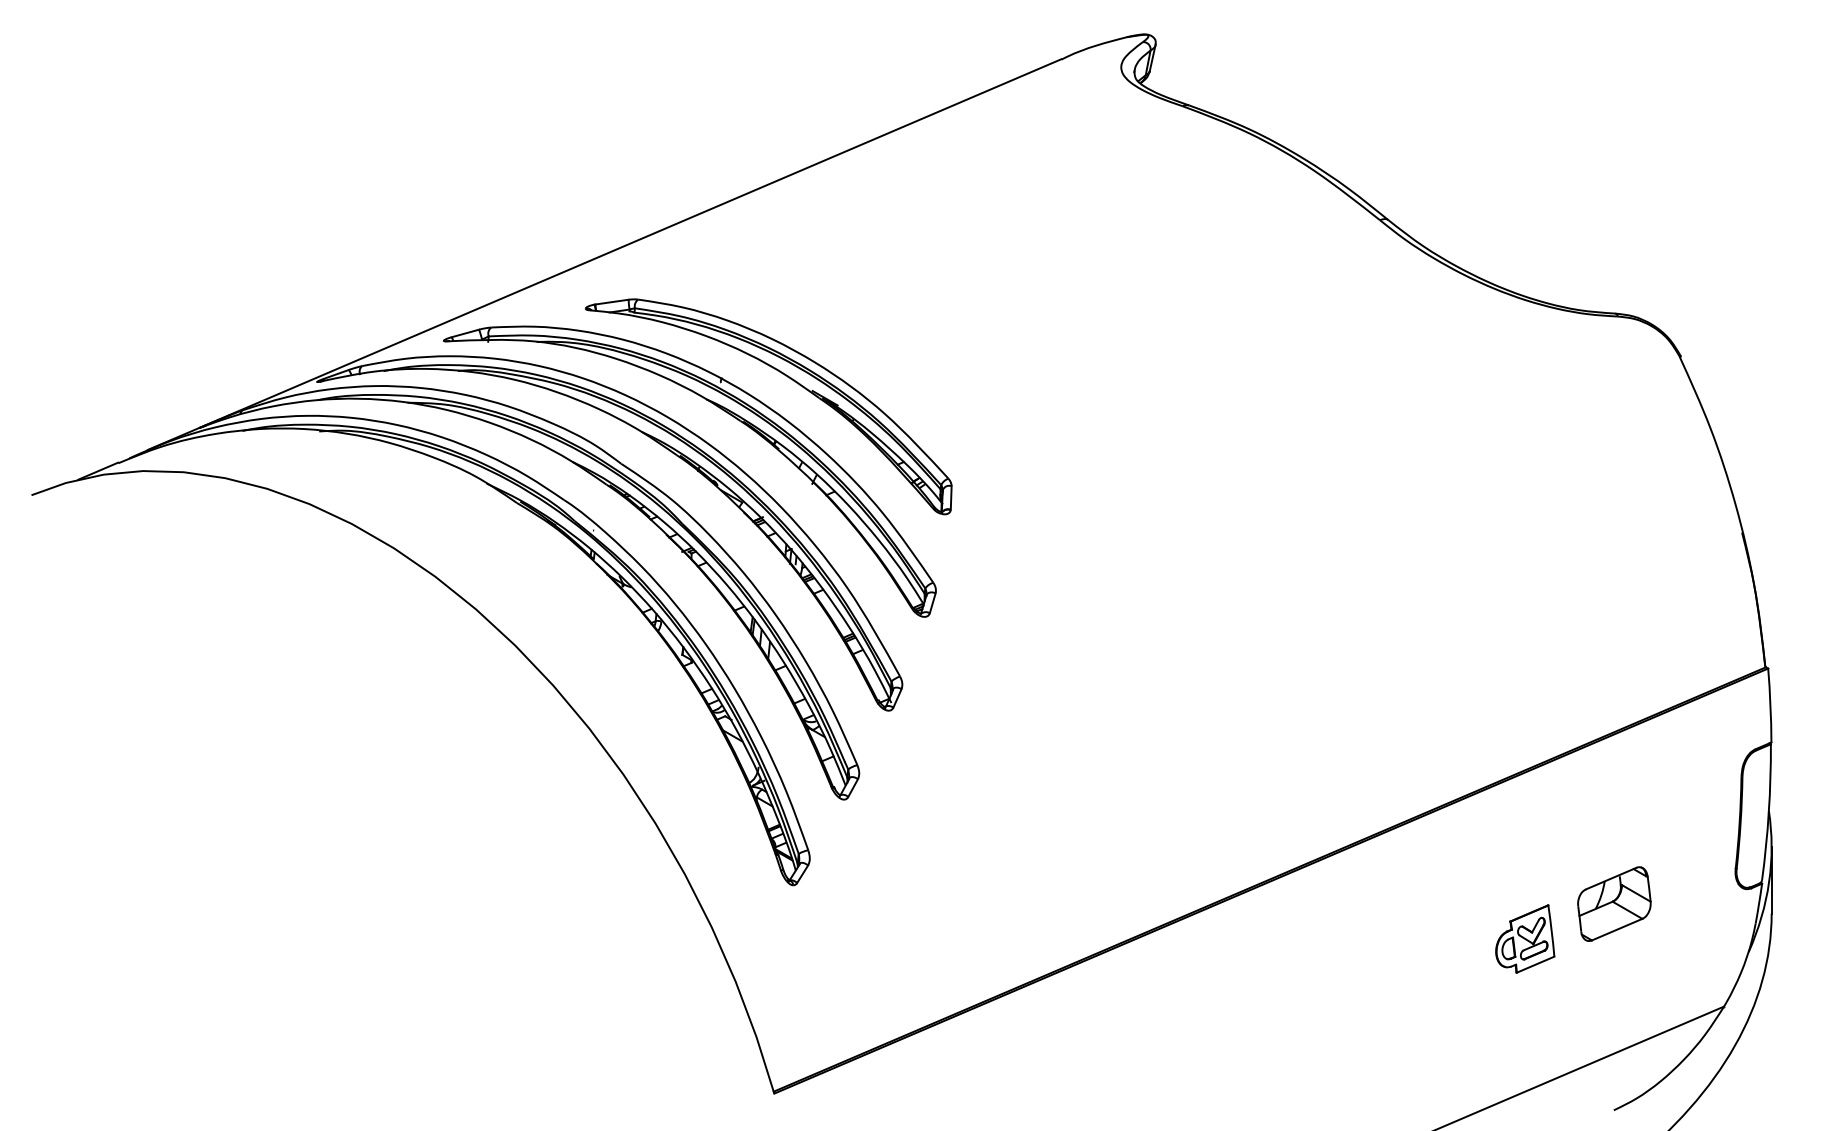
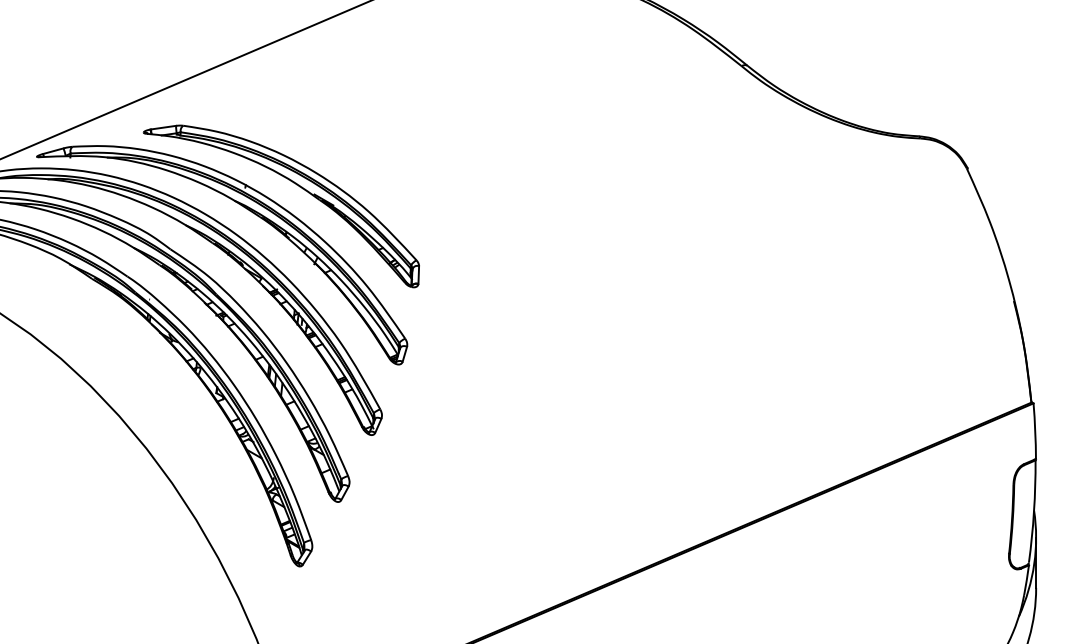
part: (1614, 903) -> (917, 580), removed
part: (1525, 938) -> (850, 606), removed

